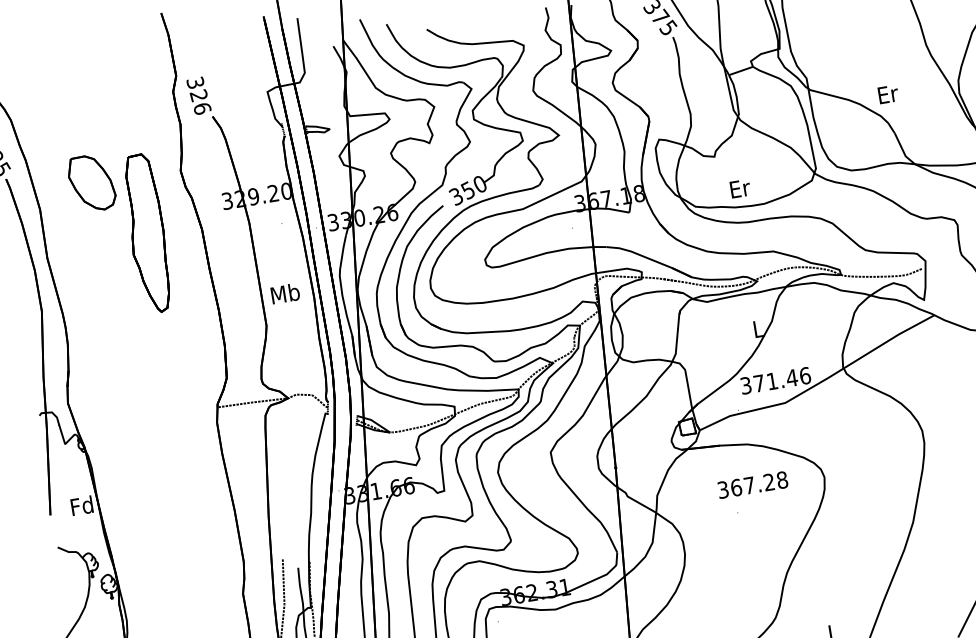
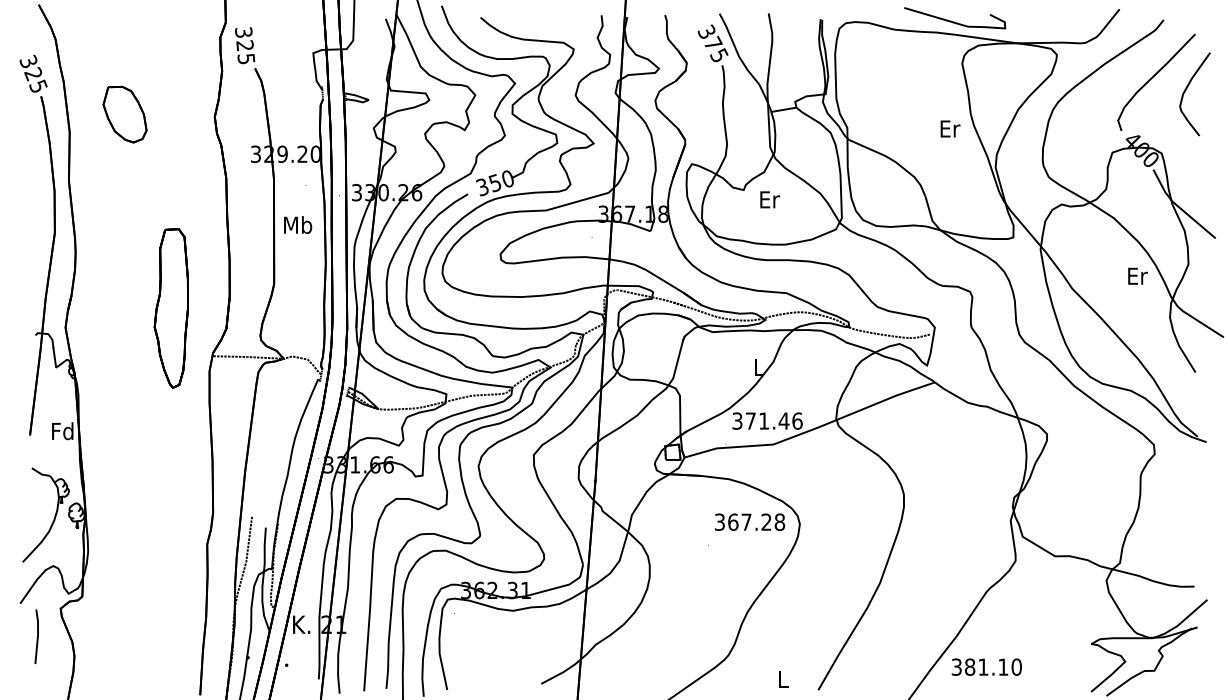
text: (888, 93) -> (950, 128), moved
text: (202, 108) -> (246, 58), 326 -> 325
text: (739, 188) -> (769, 199), moved
part: (146, 234) -> (170, 308), moved
text: (285, 293) -> (298, 224), moved
text: (753, 484) -> (750, 521), moved

